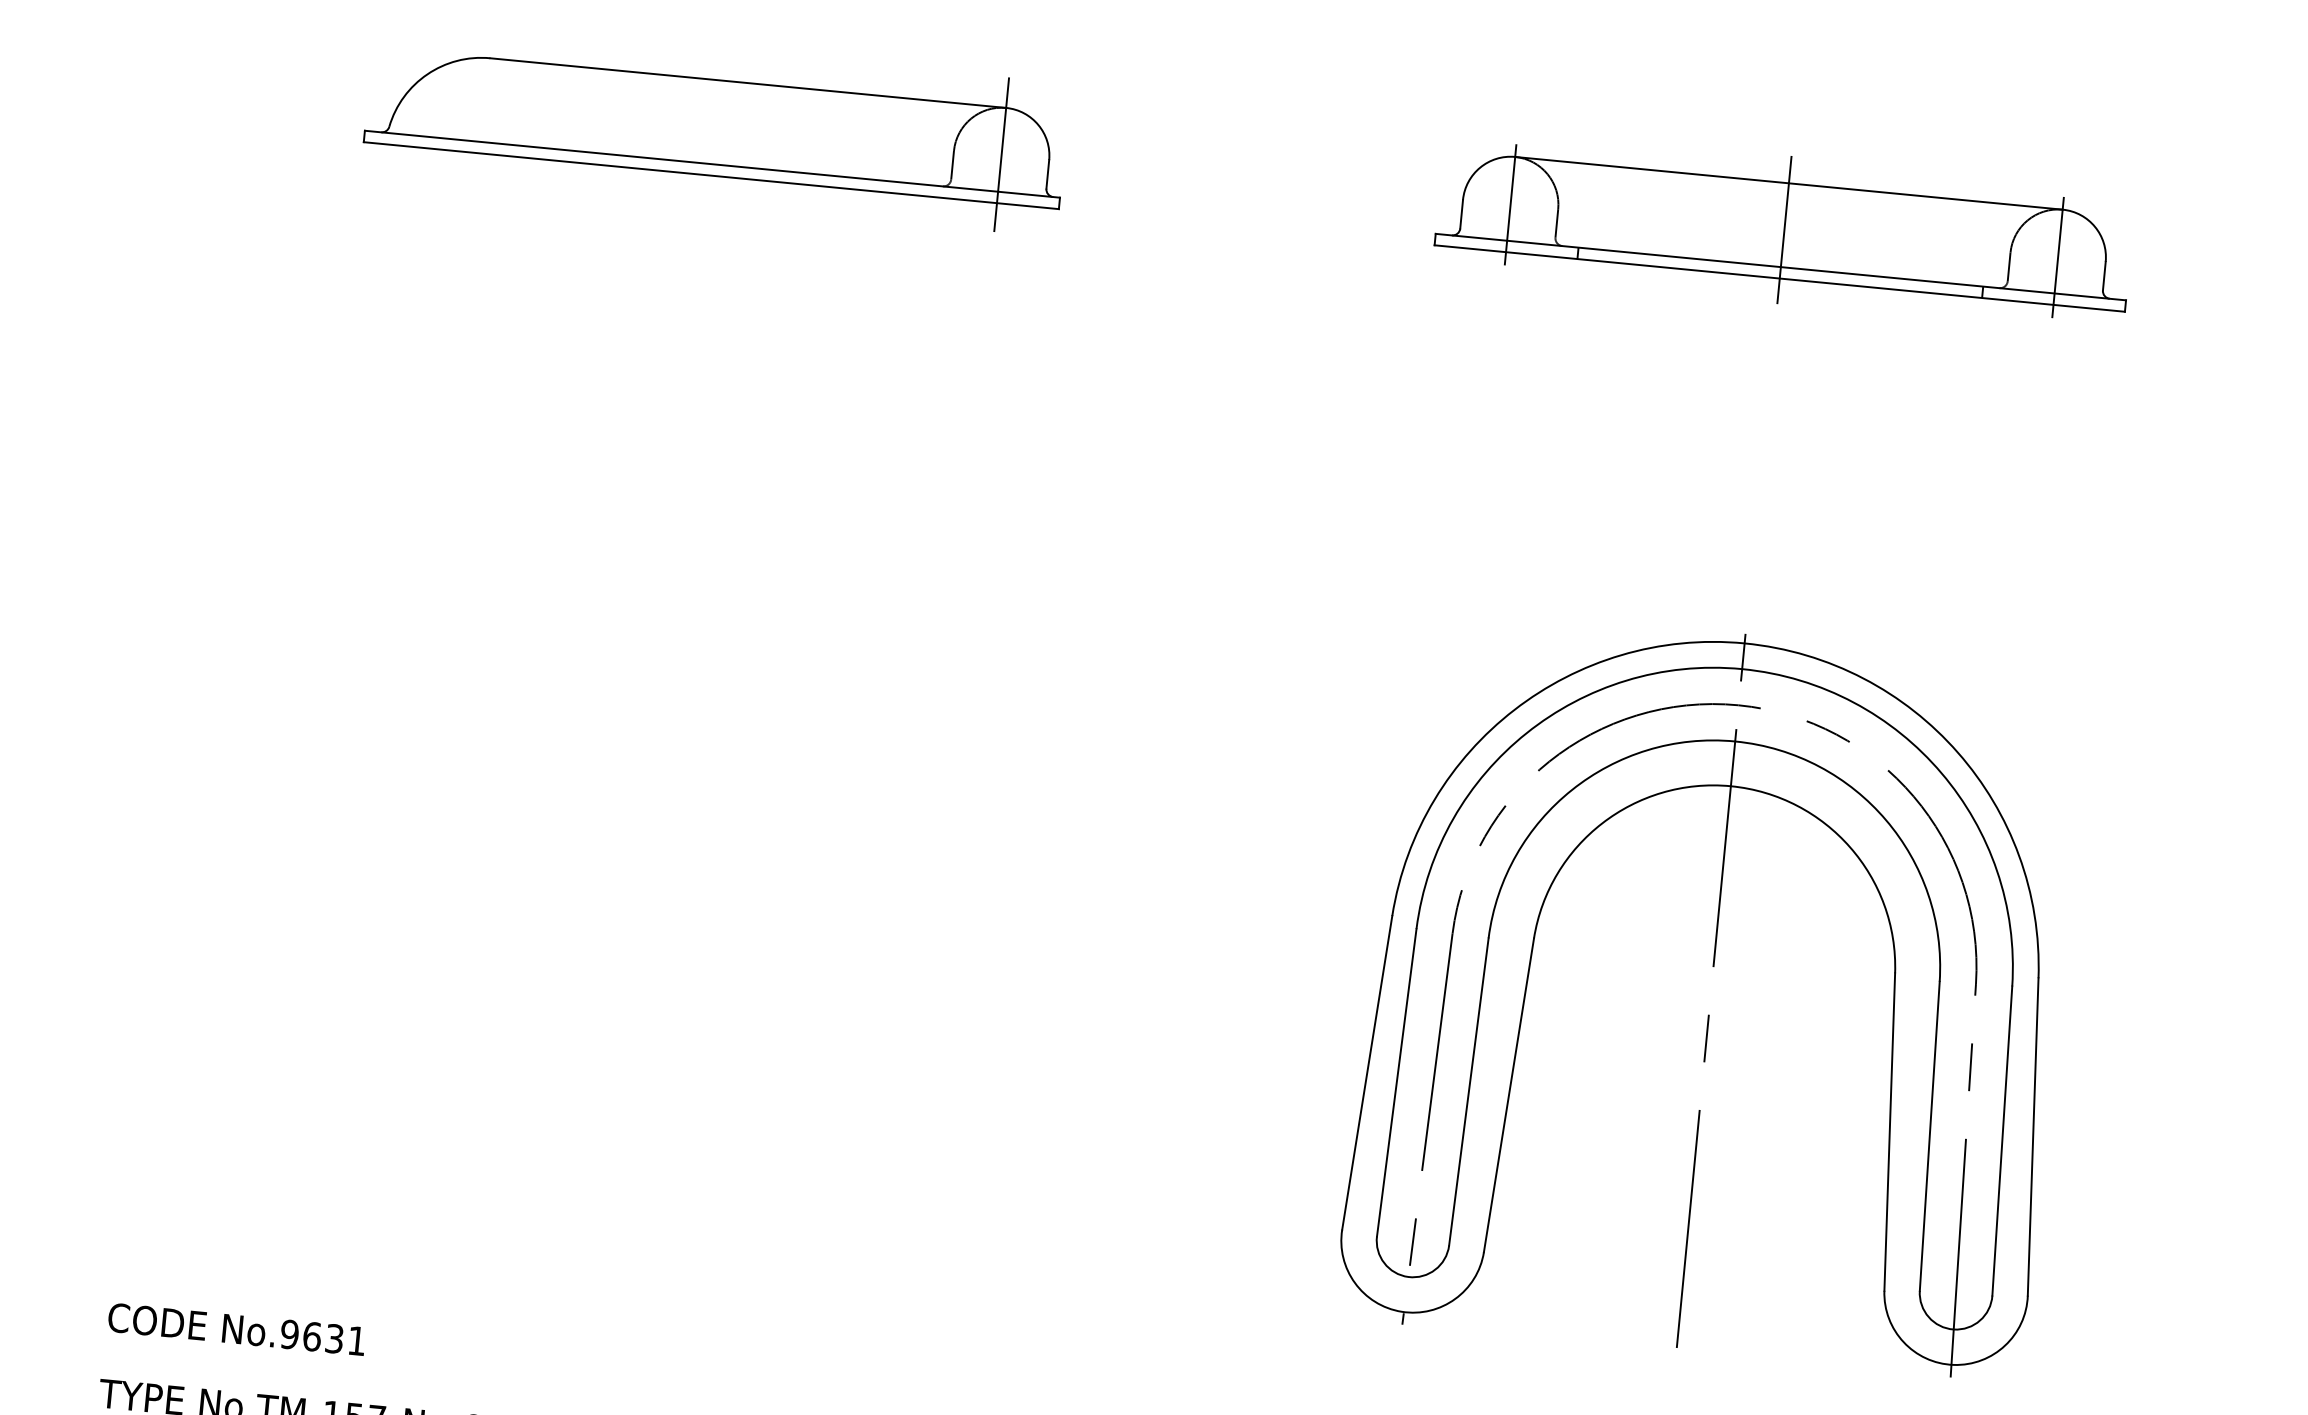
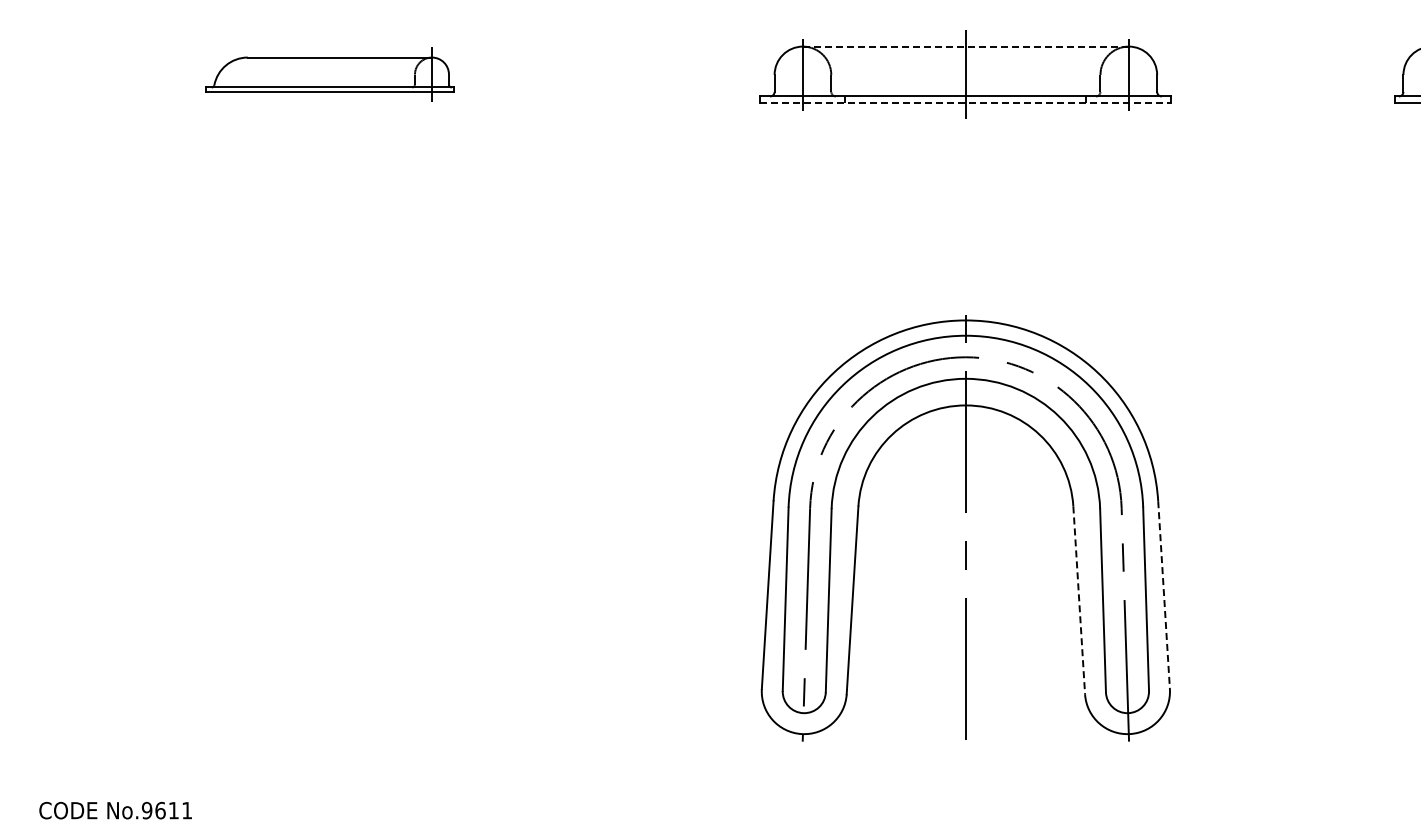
part: (715, 125) -> (329, 73), size x0.6
line: (1788, 183) -> (965, 46), solid -> dashed
line: (1780, 279) -> (966, 103), solid -> dashed
line: (1890, 1132) -> (1079, 600), solid -> dashed
line: (2033, 1137) -> (1164, 595), solid -> dashed
text: (334, 1338) -> (173, 810), No.9631 -> No.9611

